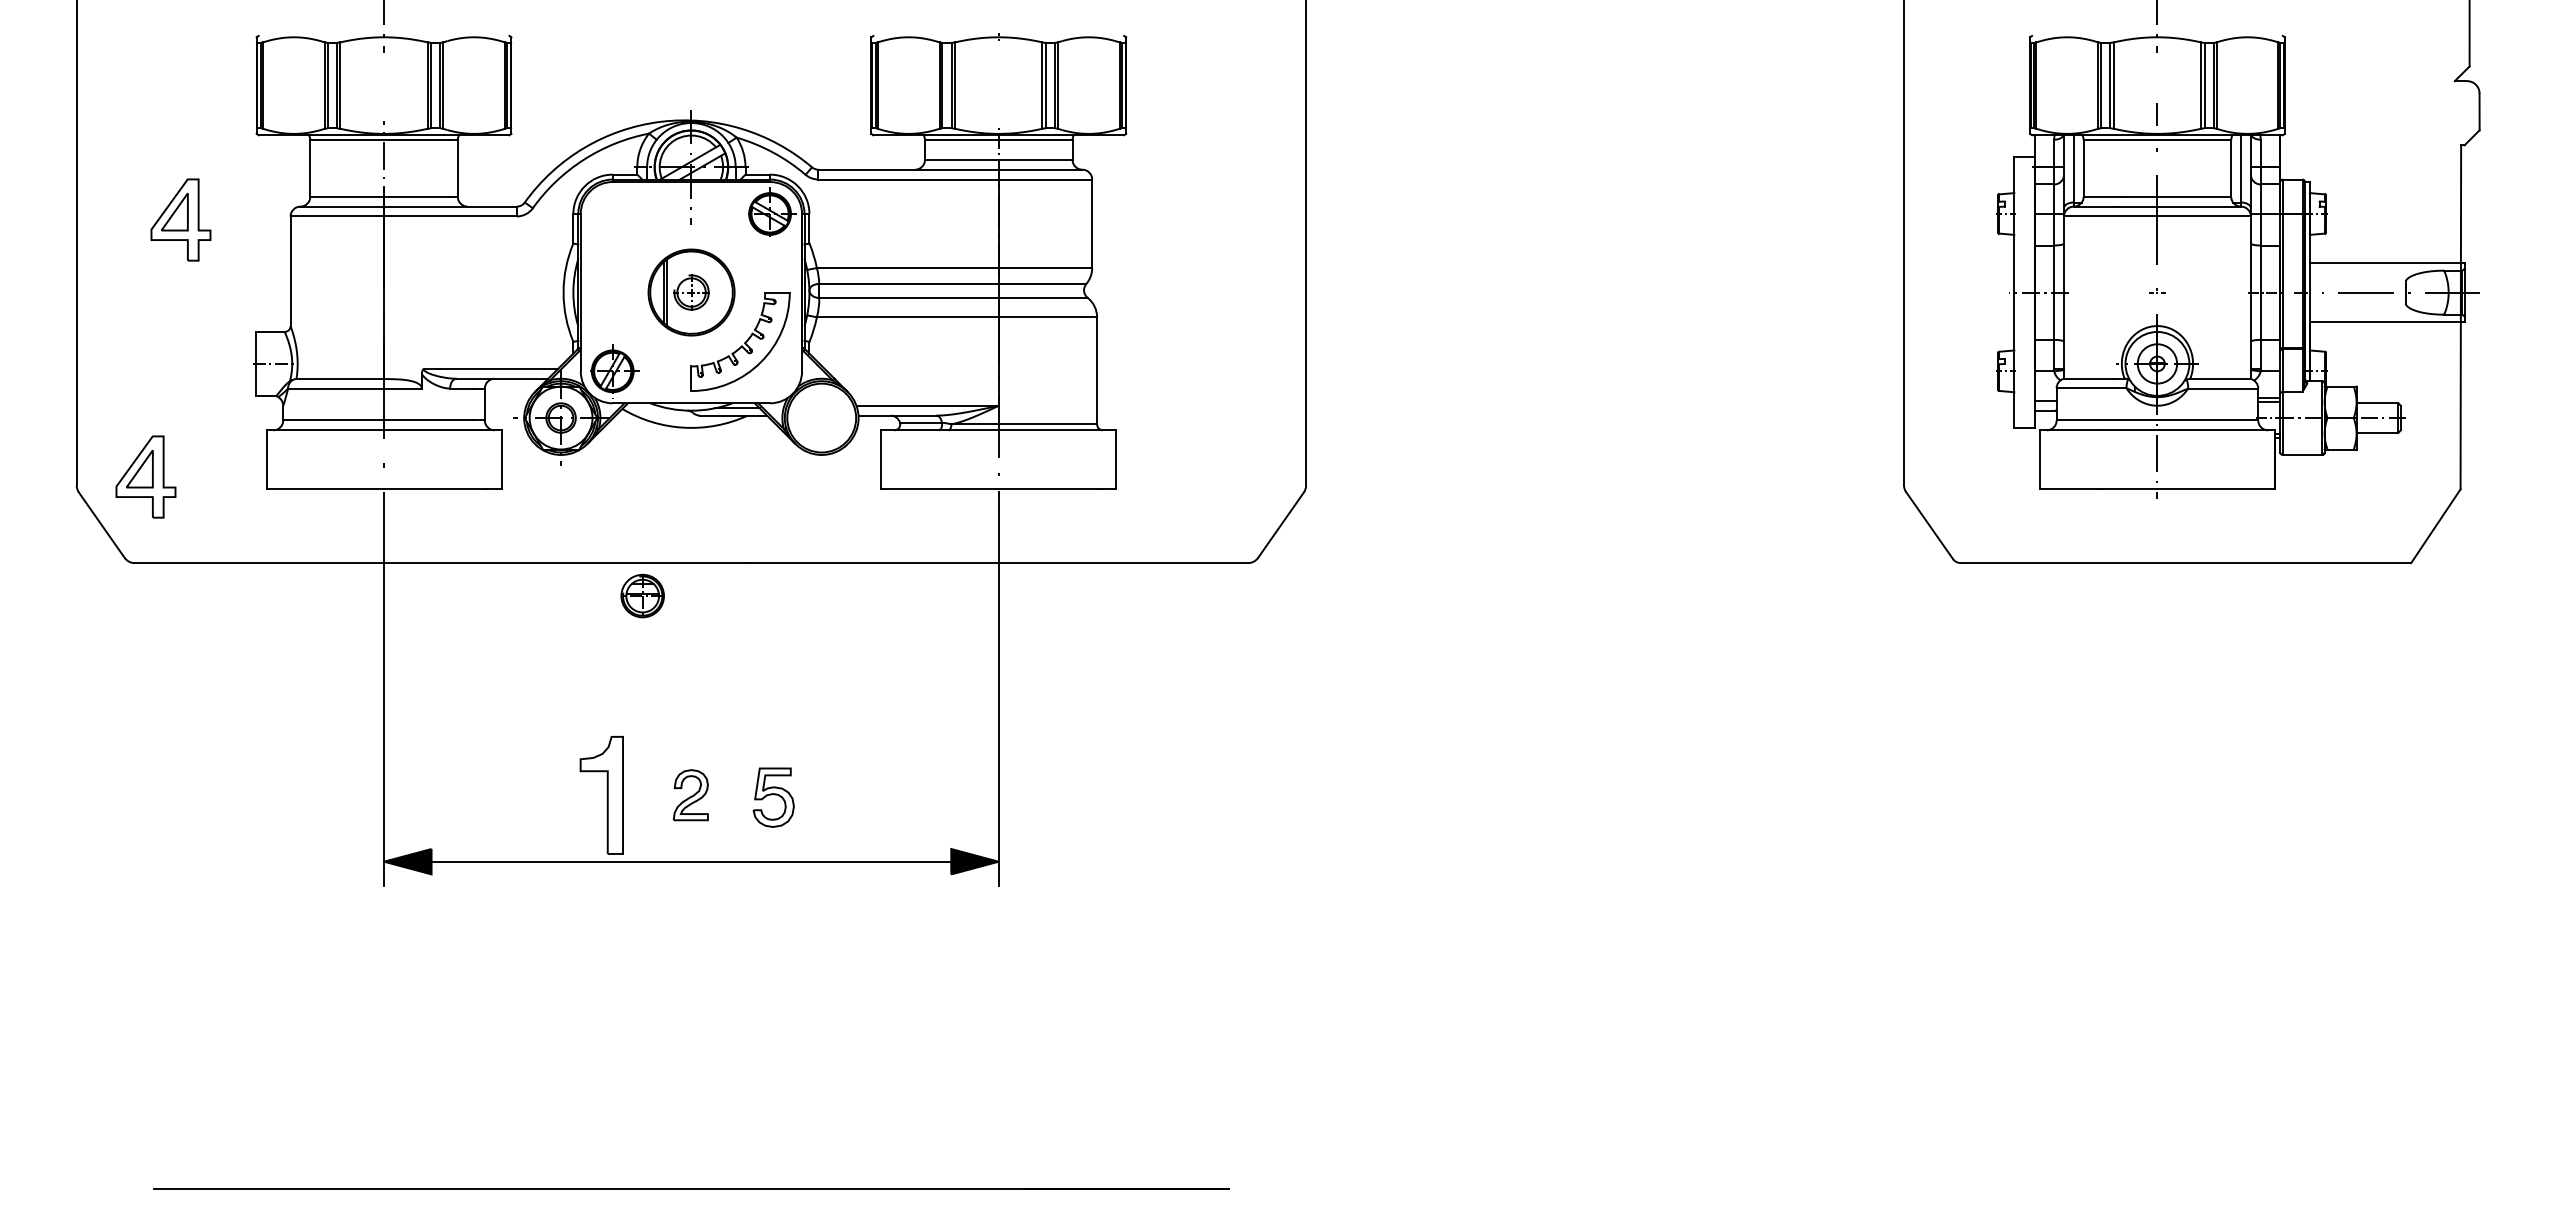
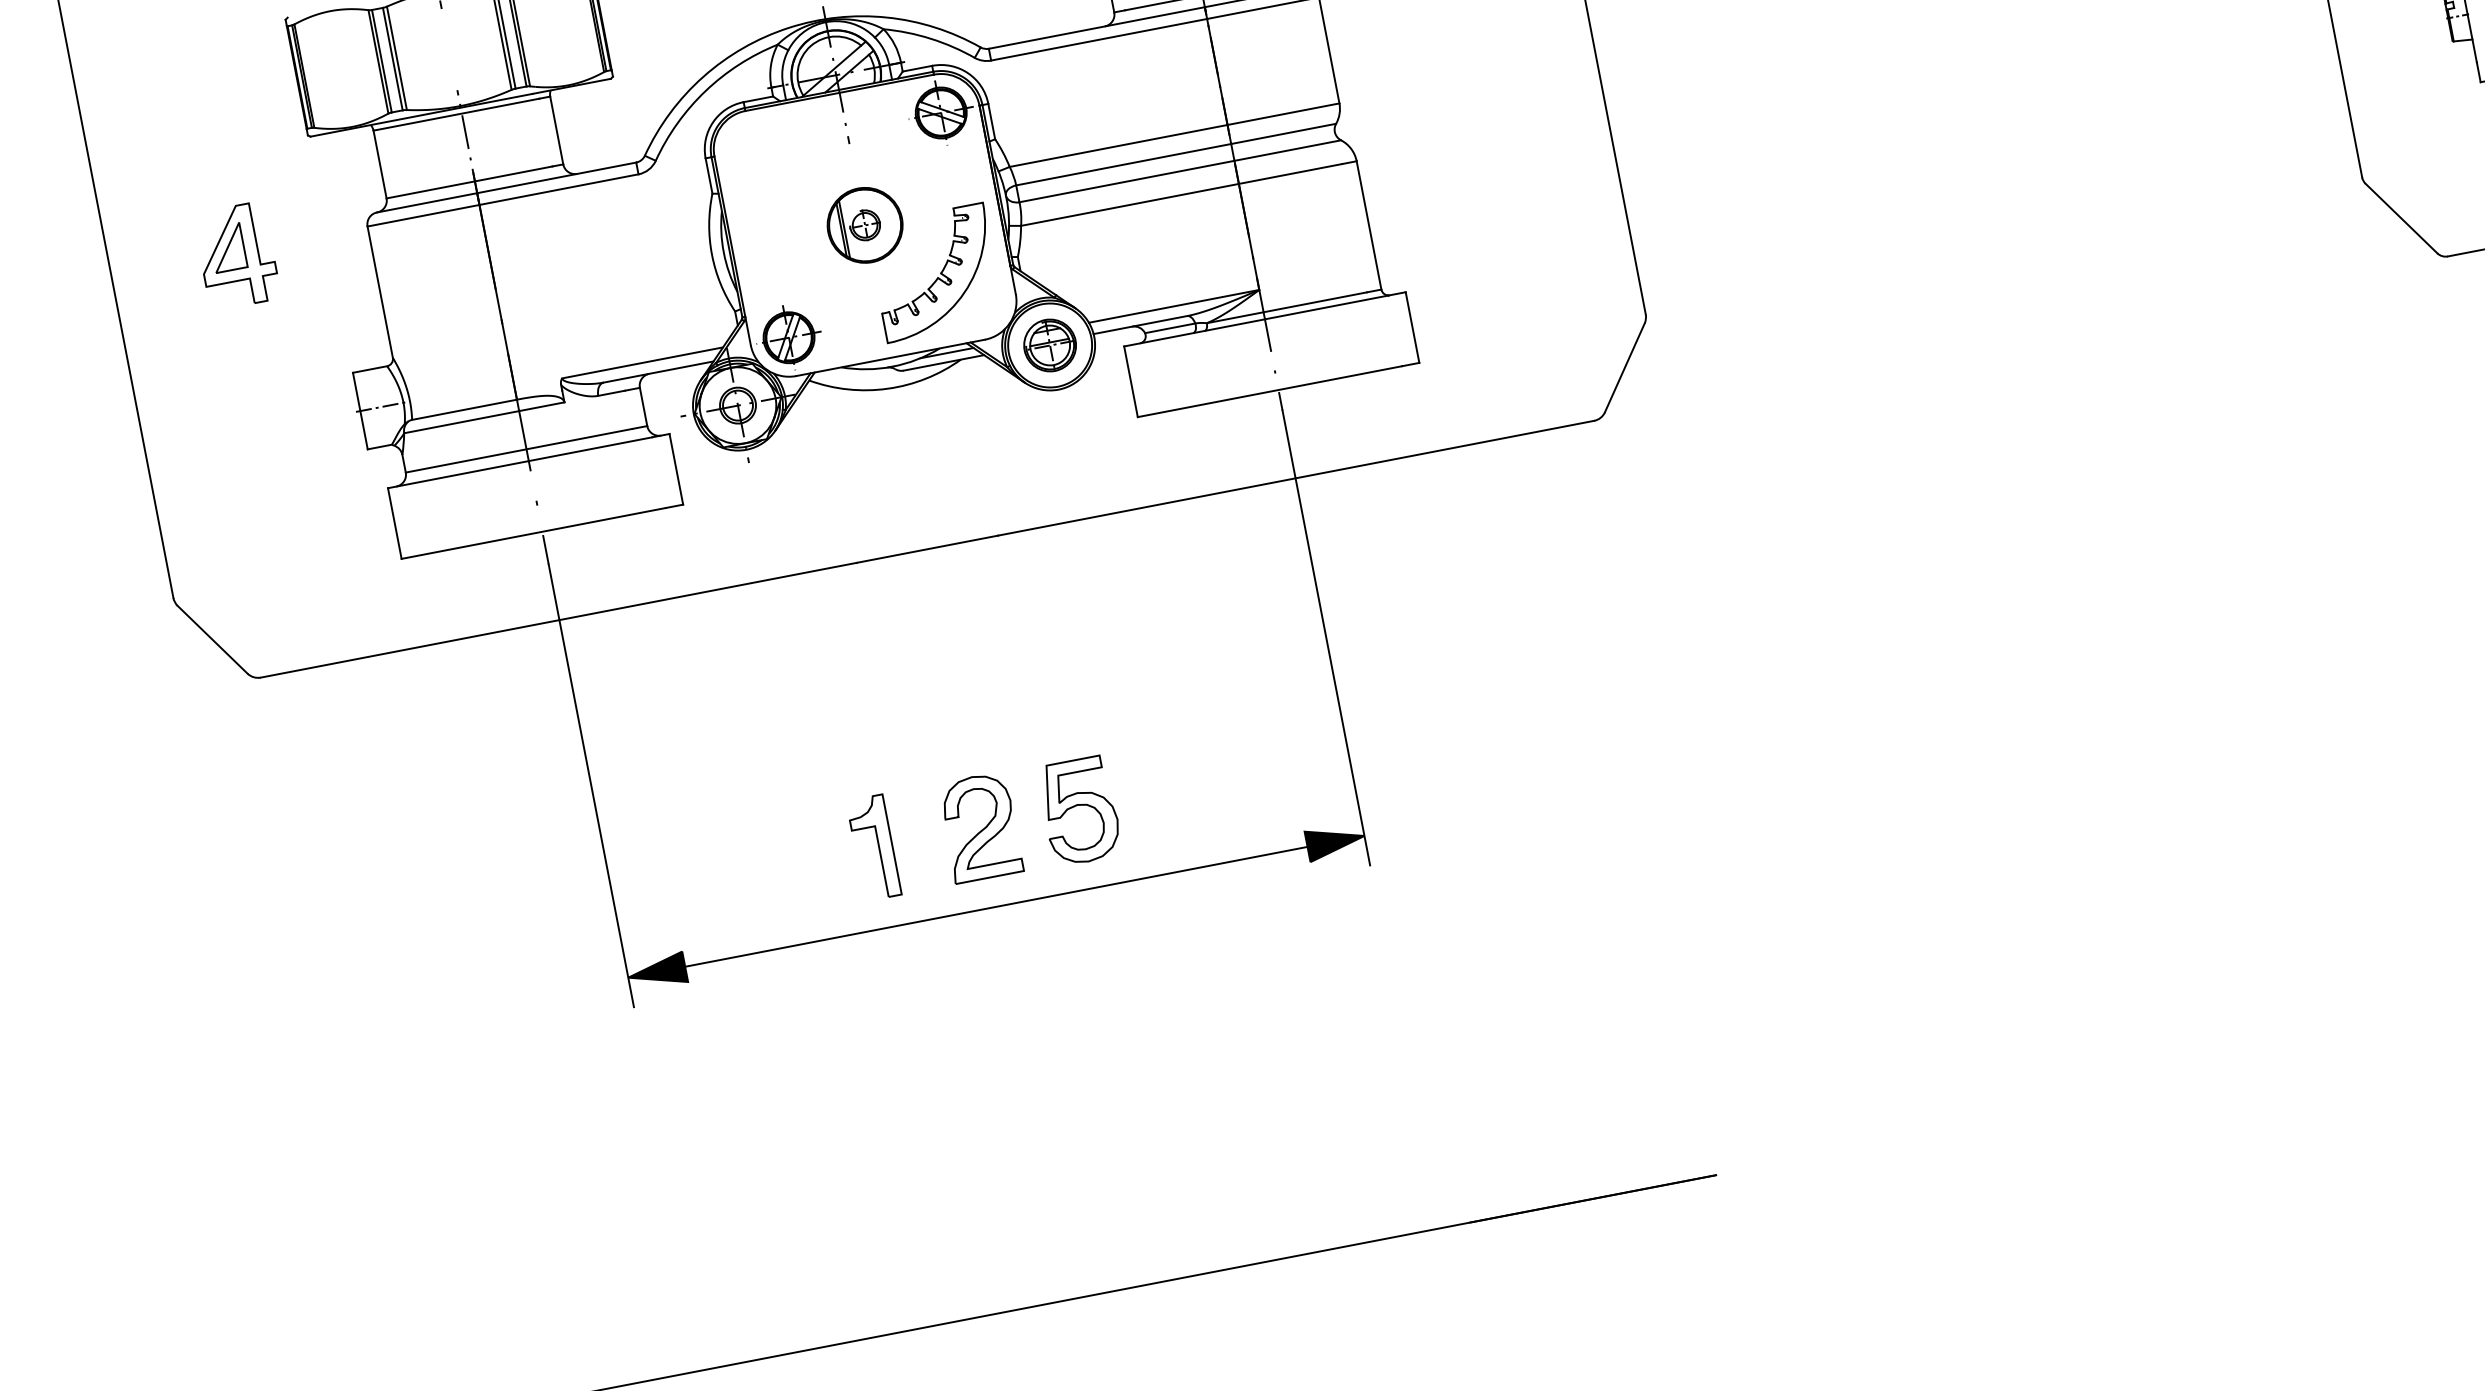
part: (690, 292) -> (864, 225), size x0.71
part: (145, 476) -> (253, 571), removed
part: (642, 595) -> (1049, 344), moved
part: (602, 794) -> (874, 846), size x0.71
part: (690, 794) -> (979, 826), size x1.67
part: (773, 797) -> (1079, 811), size x1.43

